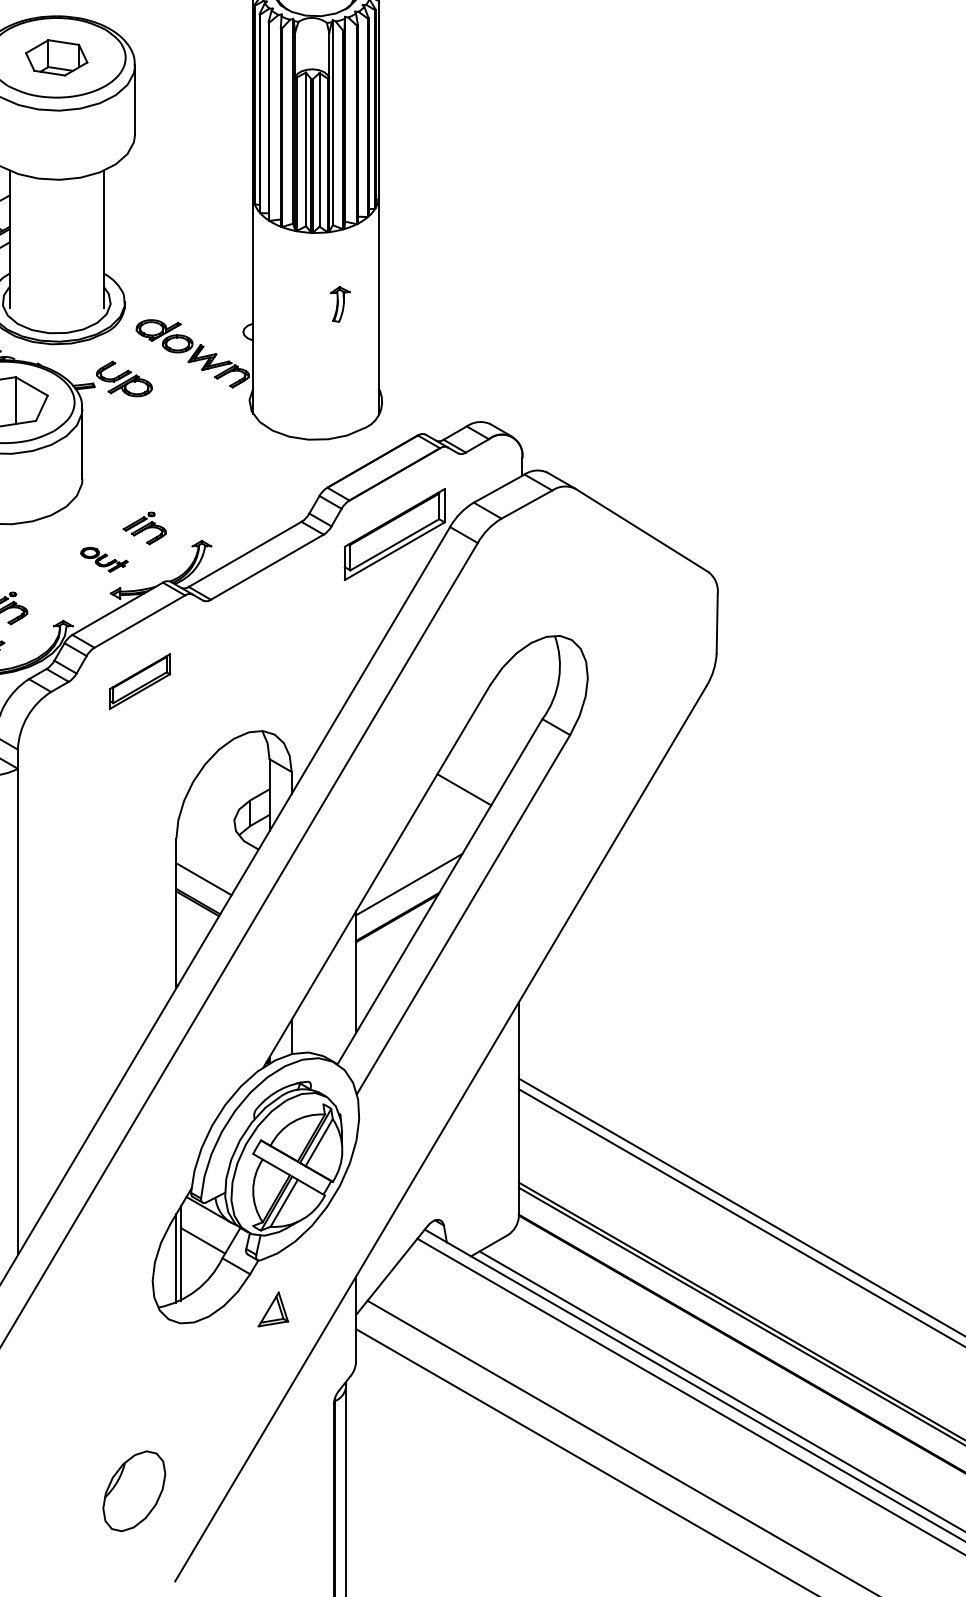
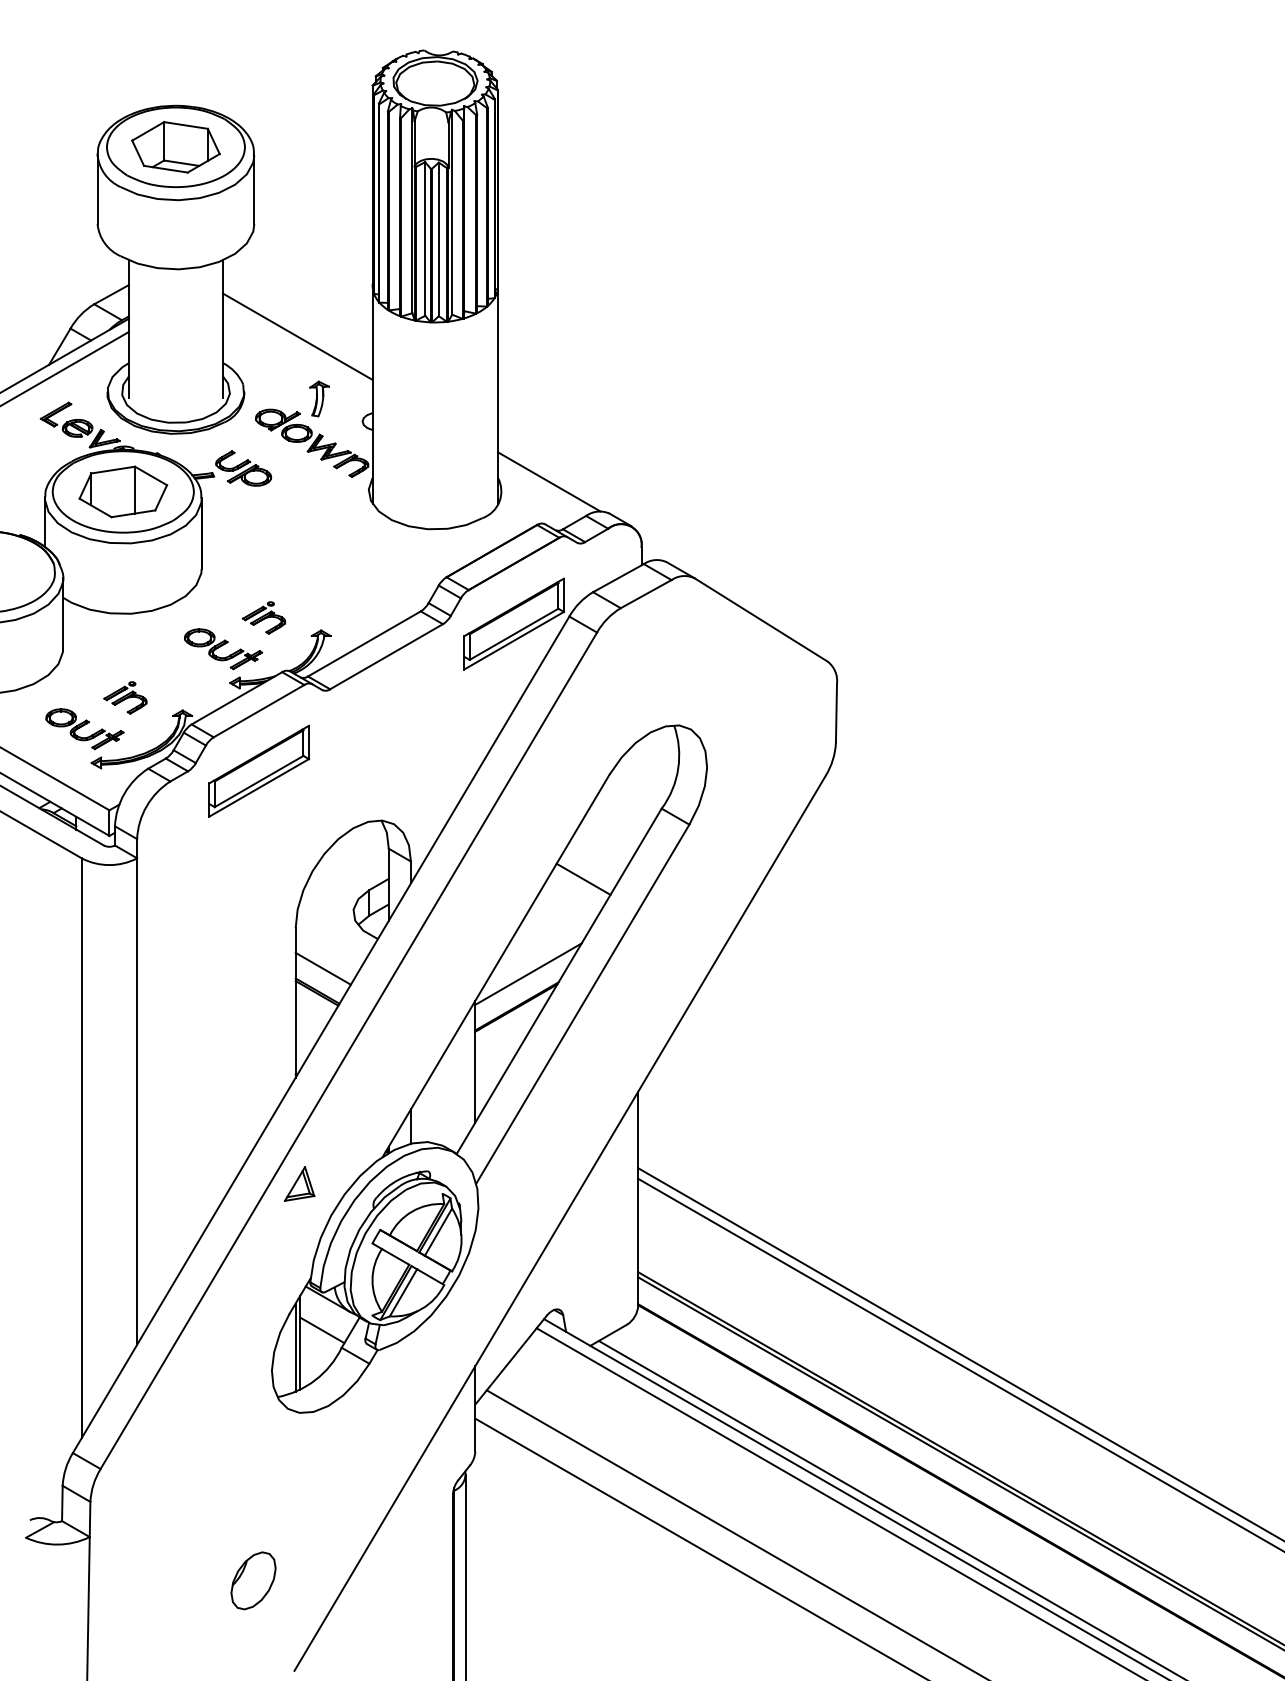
part: (56, 57) -> (175, 147), size x1.43
line: (178, 246) -> (297, 336), added
part: (340, 303) -> (319, 398), moved
line: (430, 391) -> (549, 481), added
part: (104, 559) -> (223, 649), size x1.67
part: (140, 680) -> (259, 770), size x1.67
part: (273, 1308) -> (299, 1183), moved
part: (134, 1490) -> (253, 1580), size x0.71

